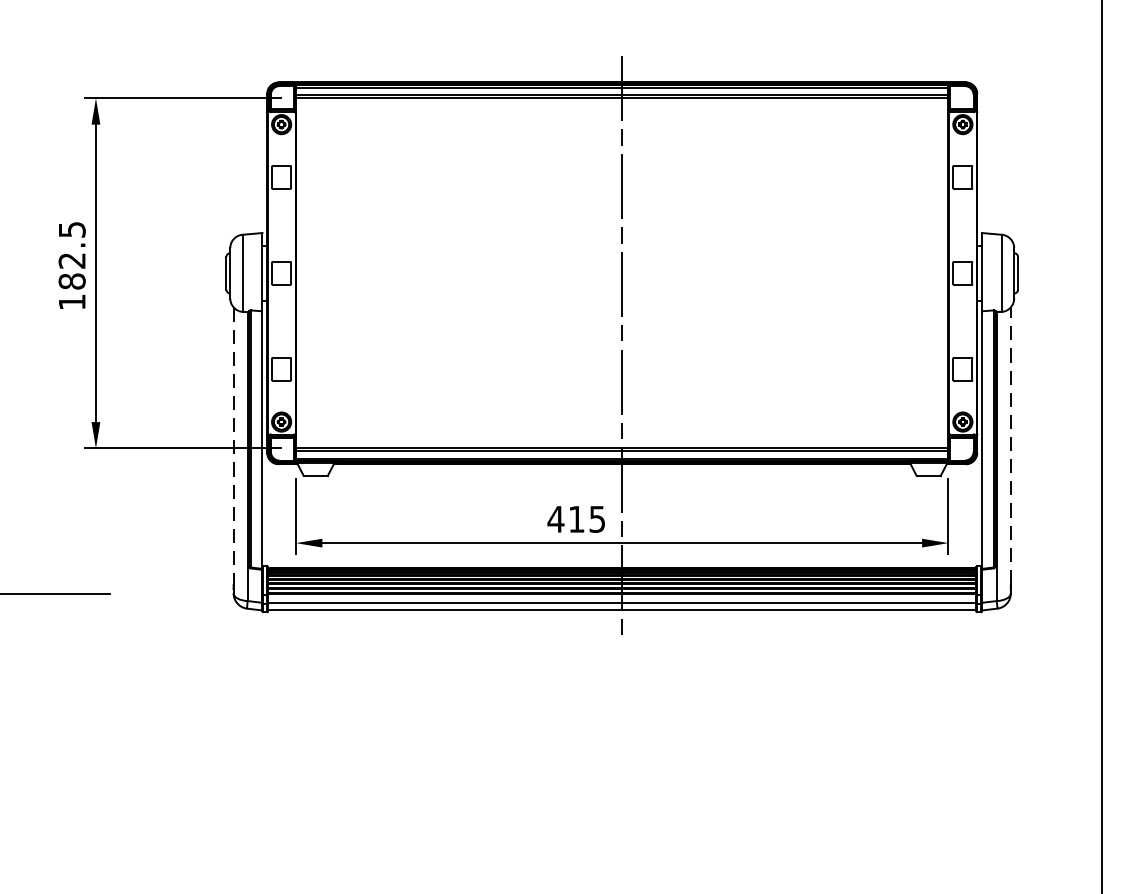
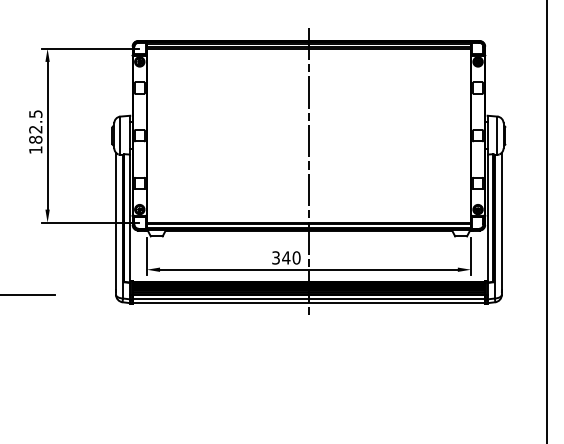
line: (232, 445) -> (115, 221), dashed -> solid
line: (1010, 445) -> (501, 221), dashed -> solid
text: (575, 518) -> (285, 257), 415 -> 340

